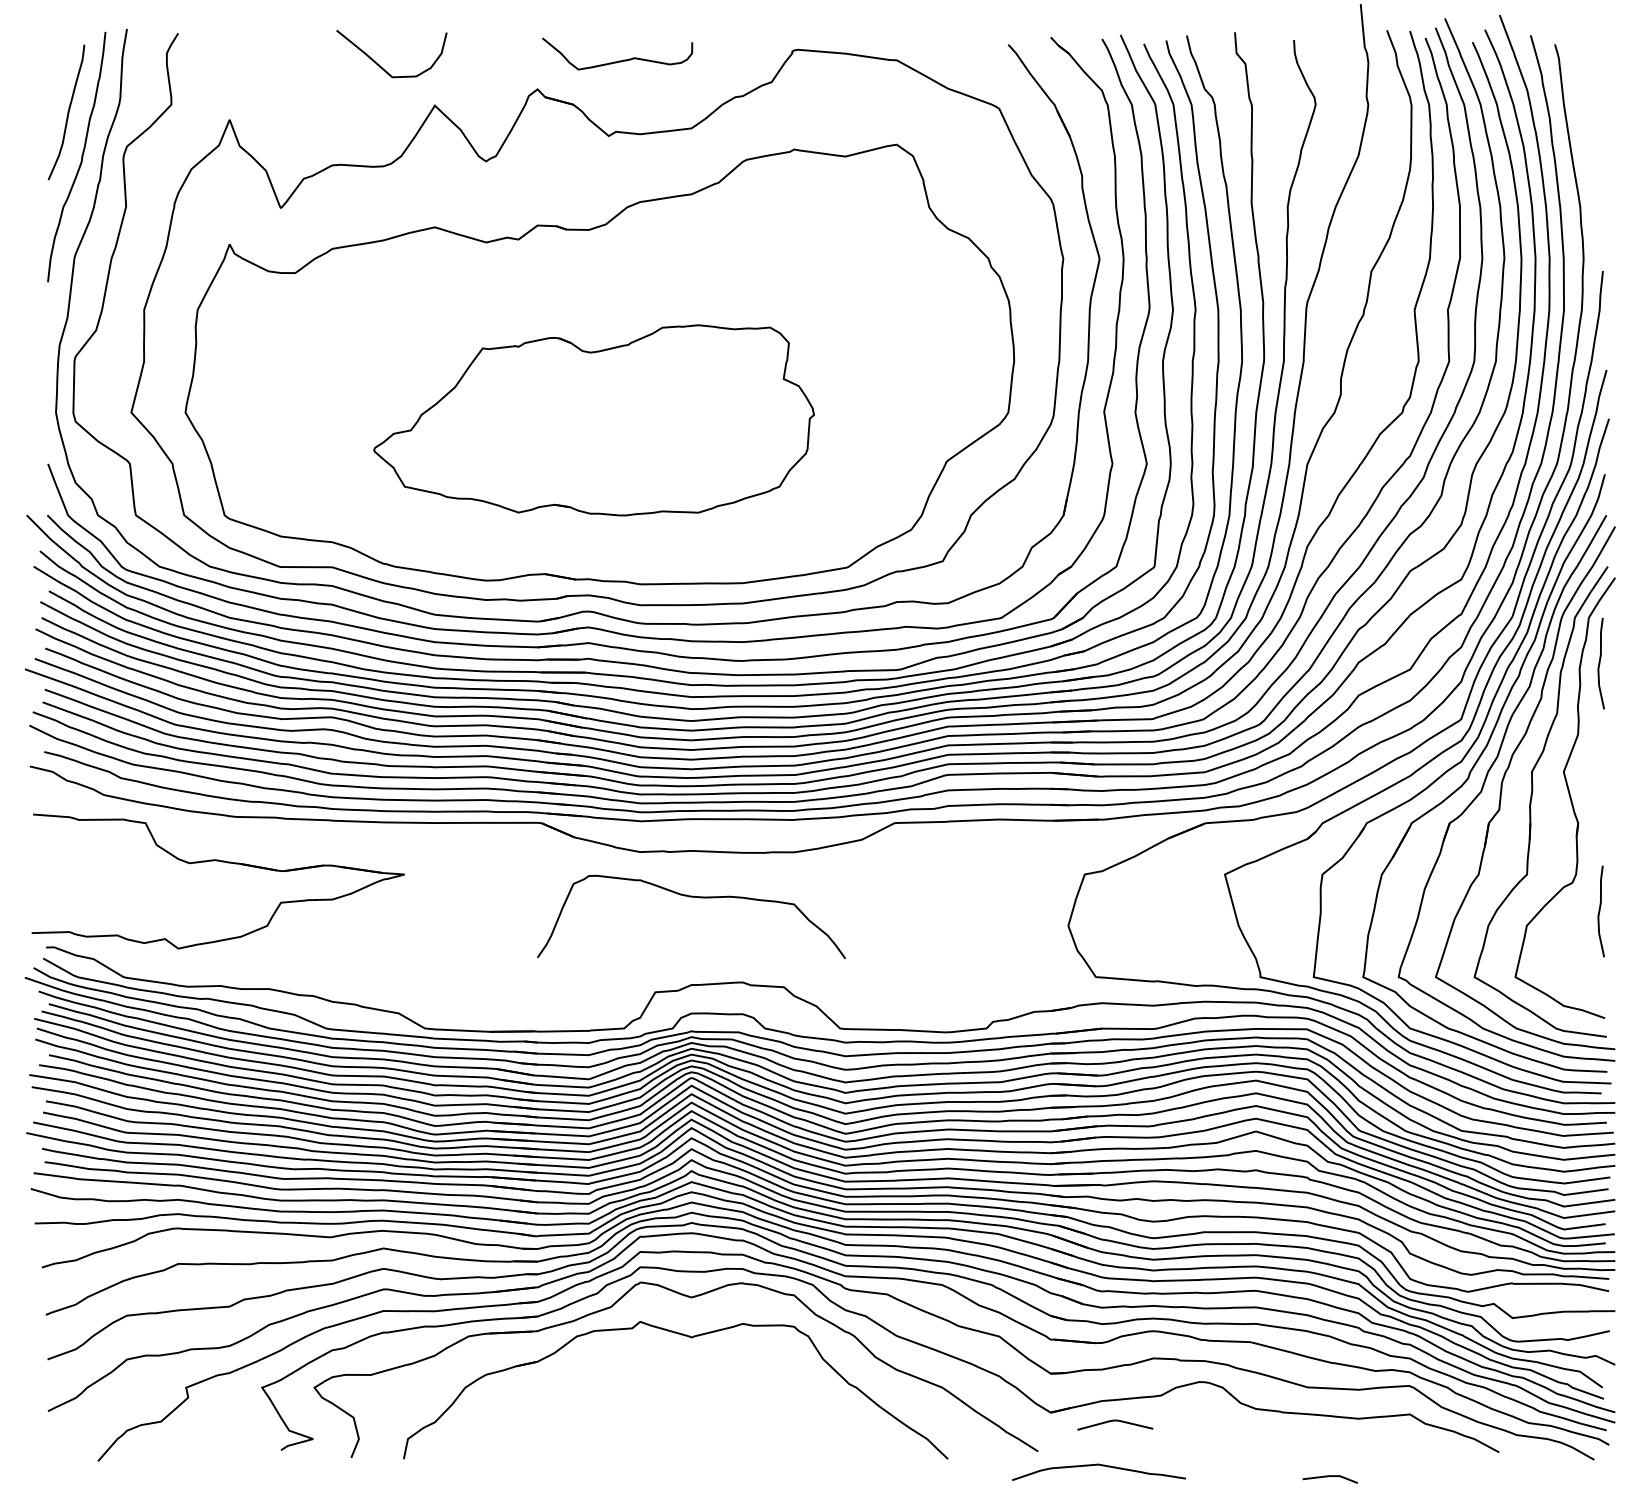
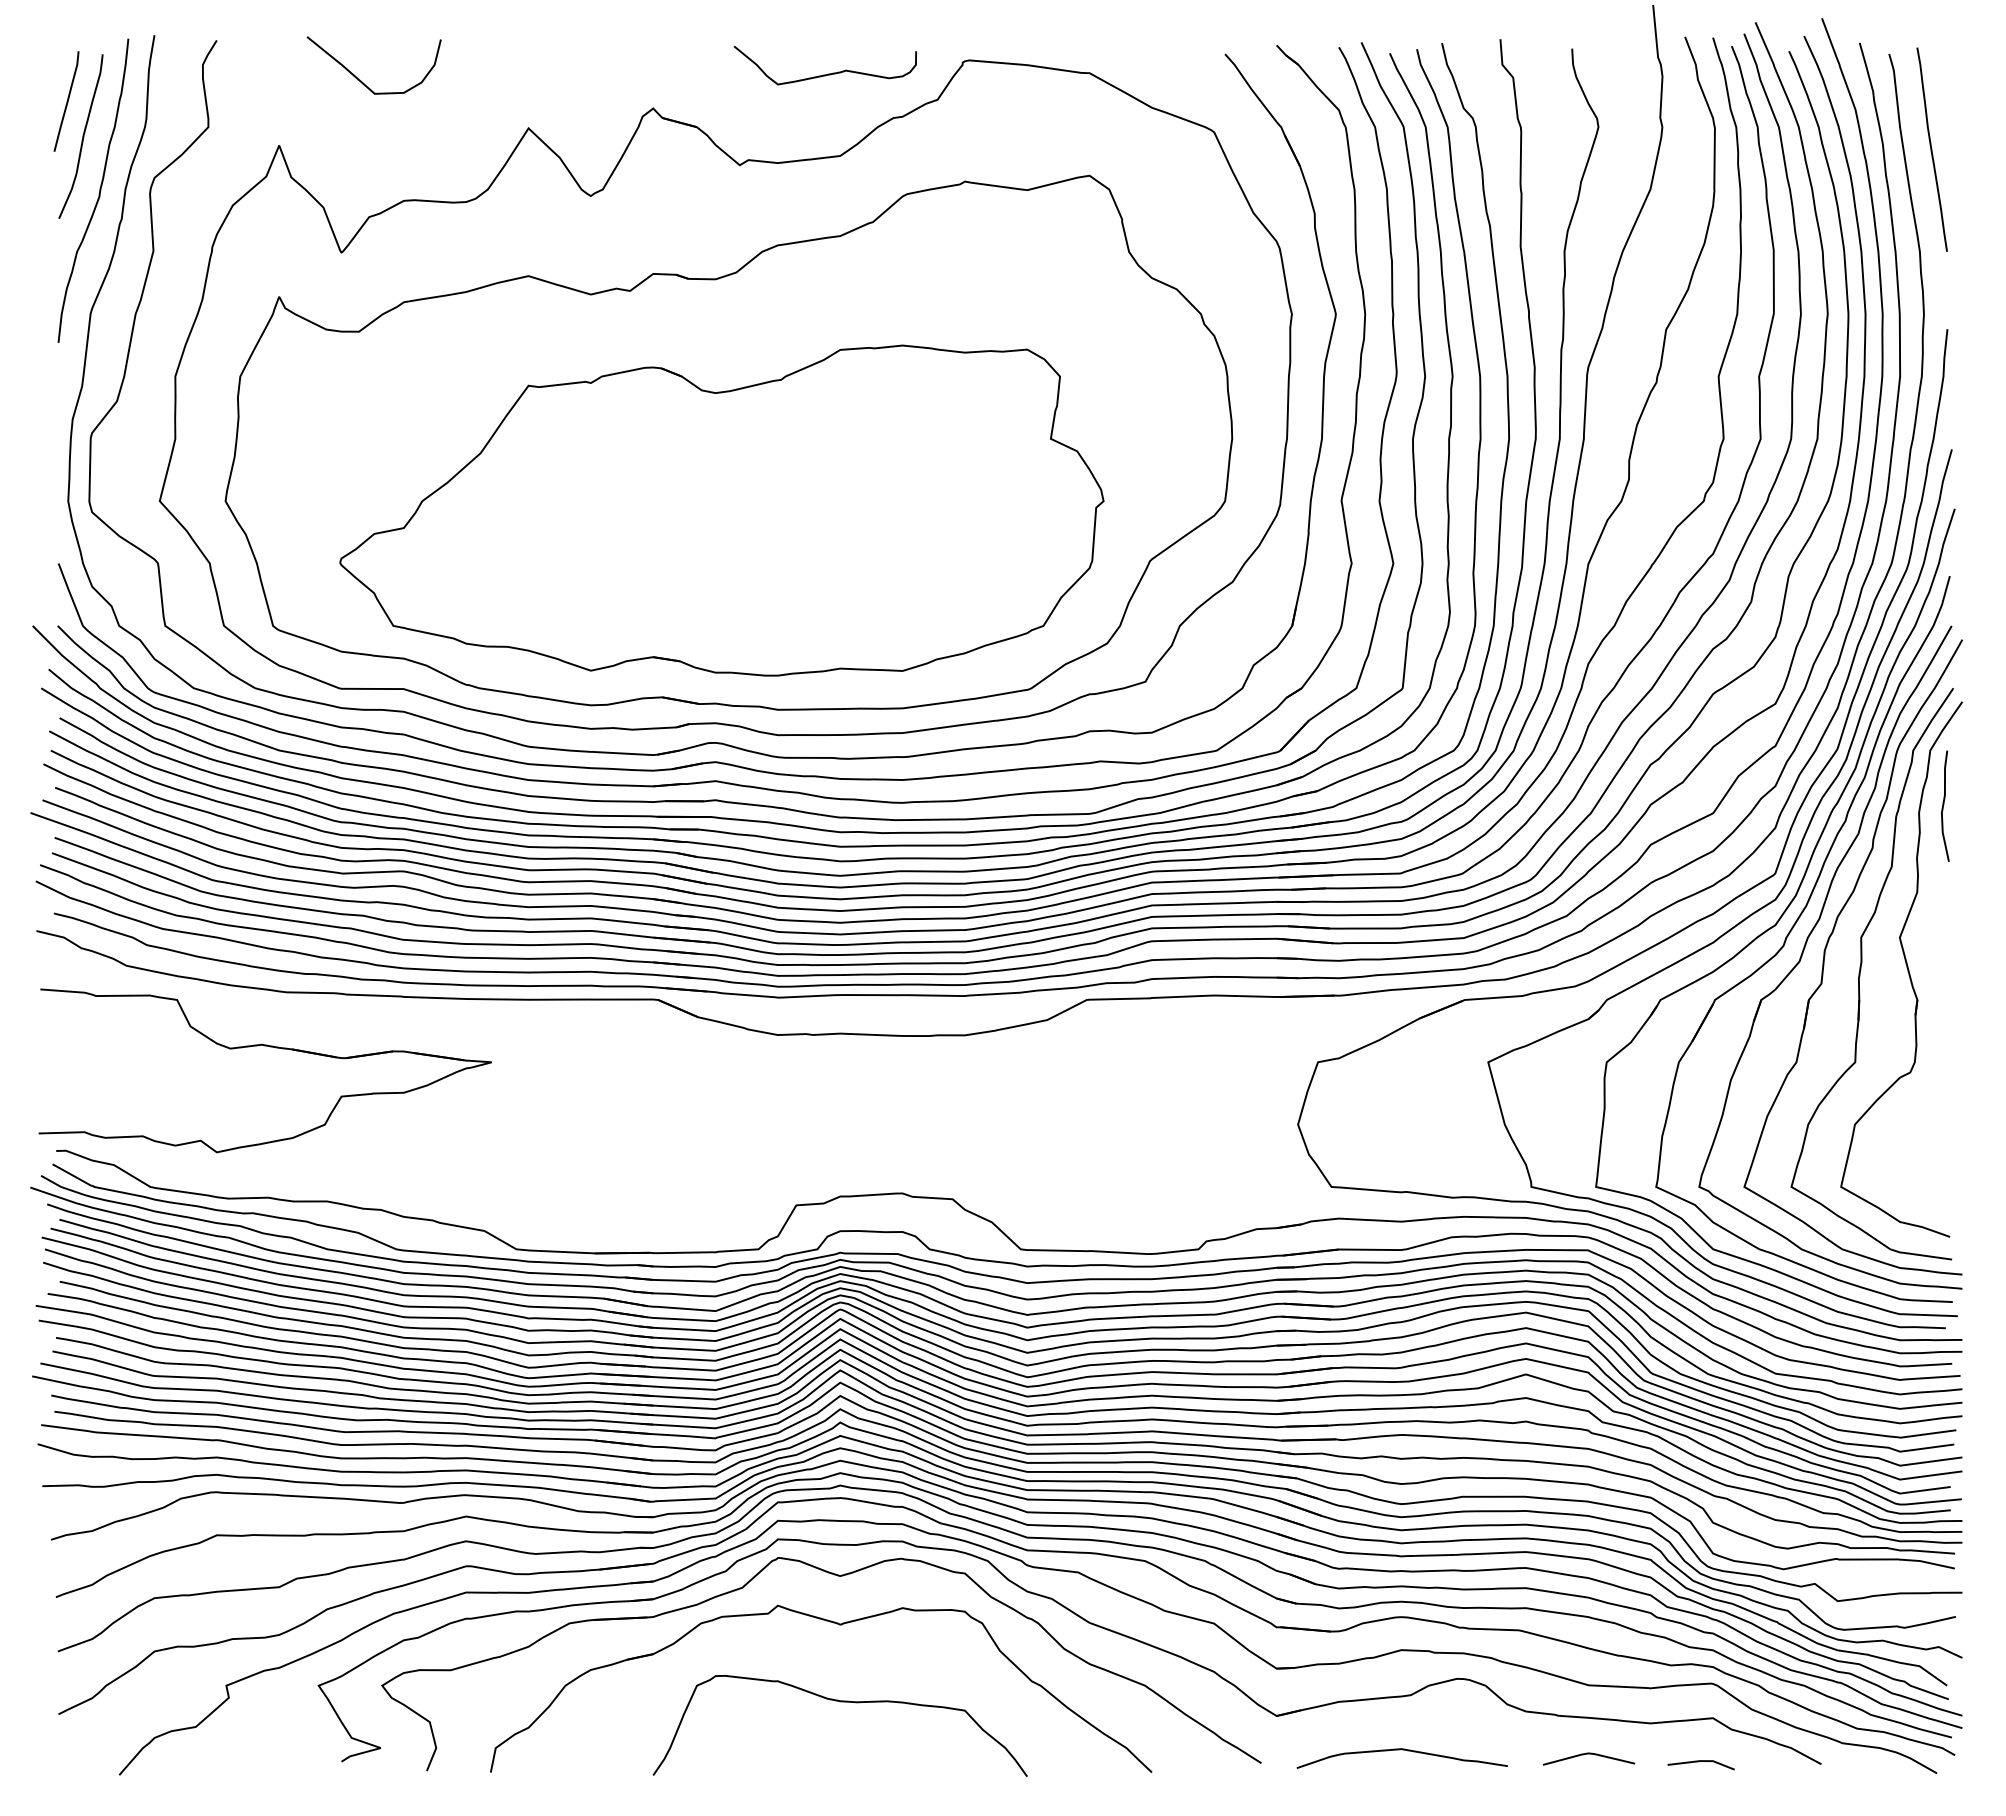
curve: (620, 60) -> (828, 73), moved
curve: (381, 66) -> (361, 80), moved
curve: (54, 83) -> (66, 101), added
curve: (1589, 123) -> (1931, 149), added
part: (593, 420) -> (721, 510), size x1.43
curve: (691, 897) -> (840, 1702), moved
curve: (1600, 910) -> (1944, 1106), removed
line: (1114, 1421) -> (1588, 1754), moved
curve: (1097, 1465) -> (1400, 1750), moved
line: (1328, 1477) -> (1698, 1762), moved

